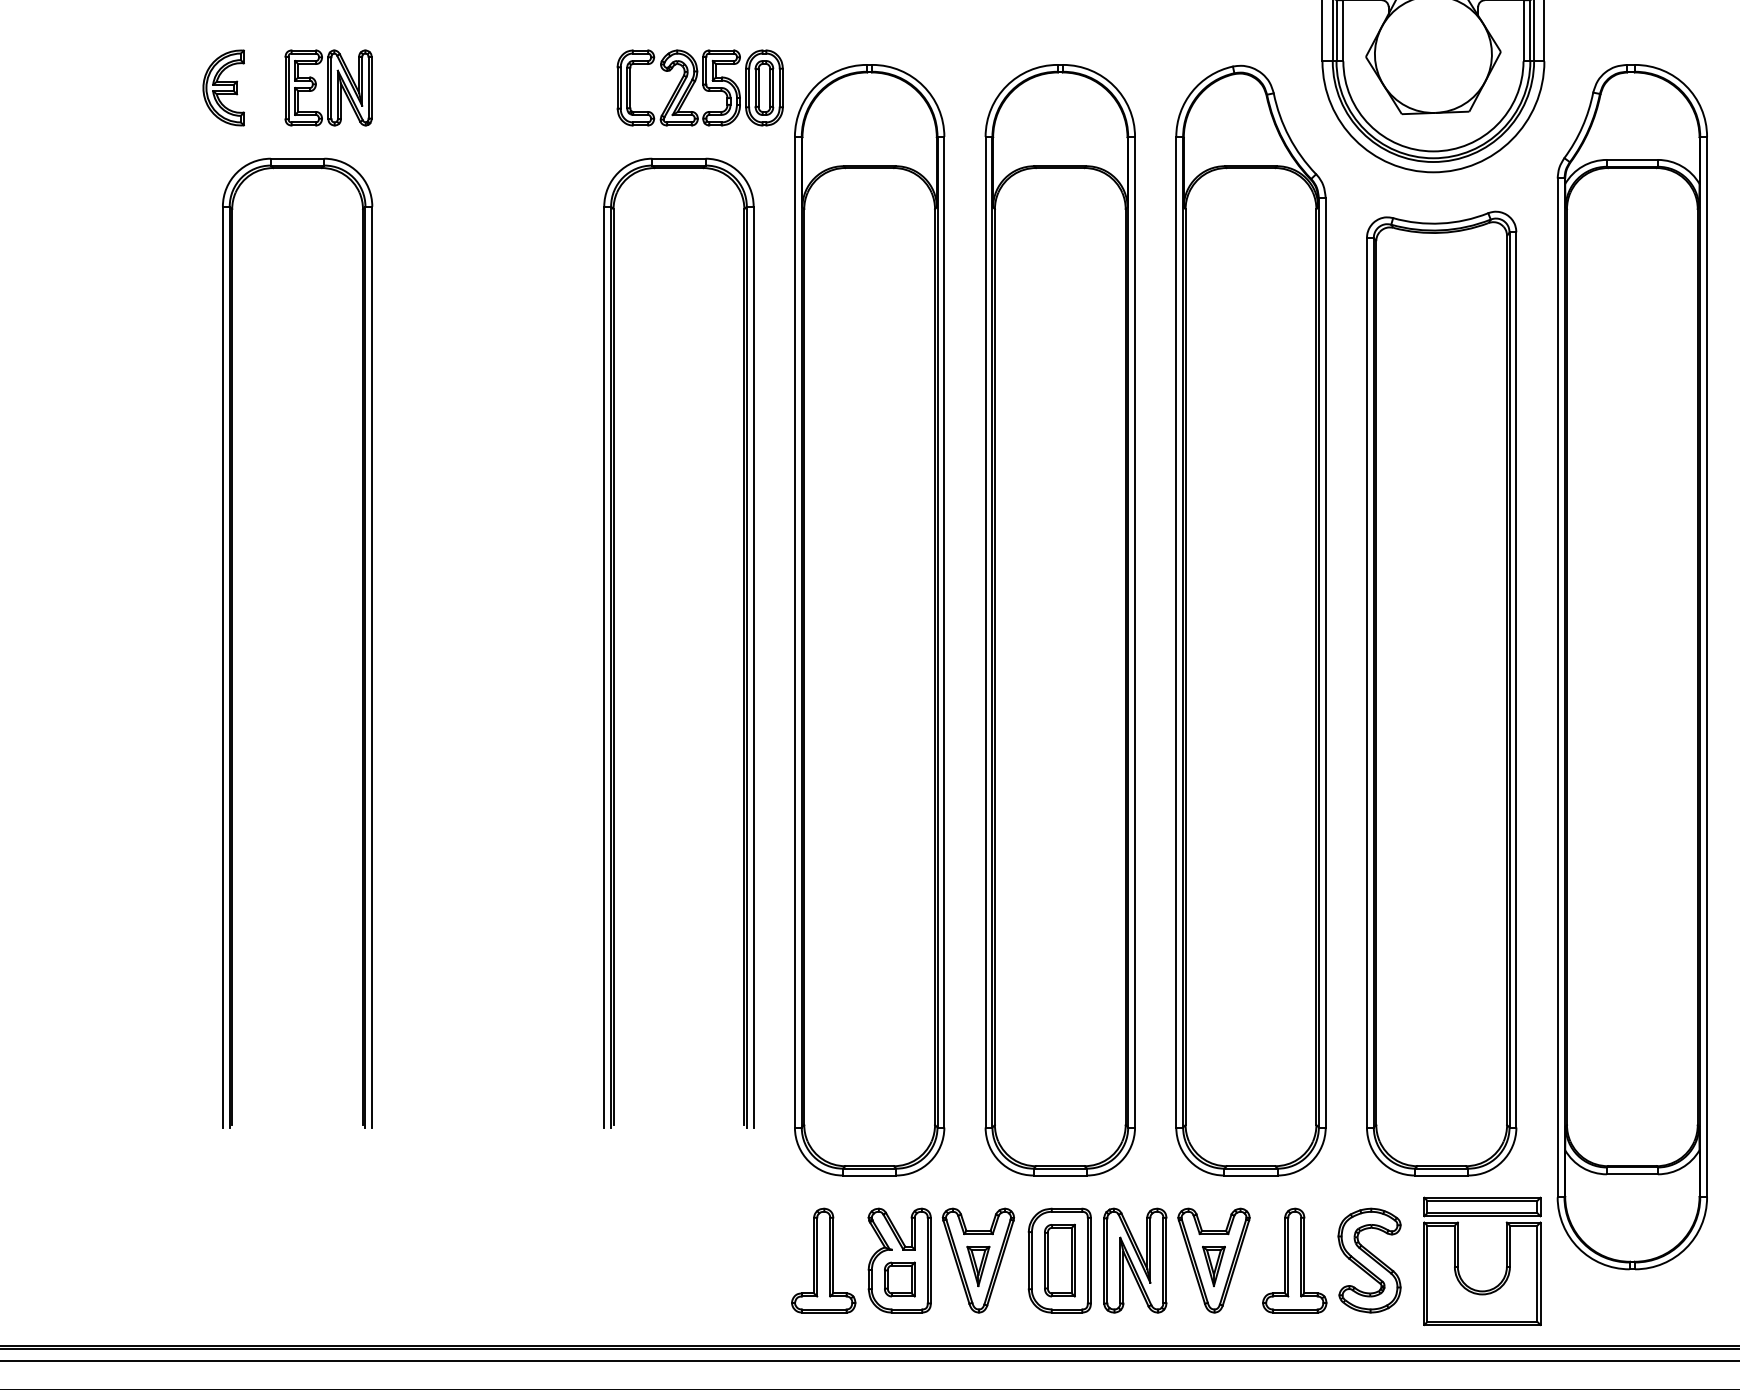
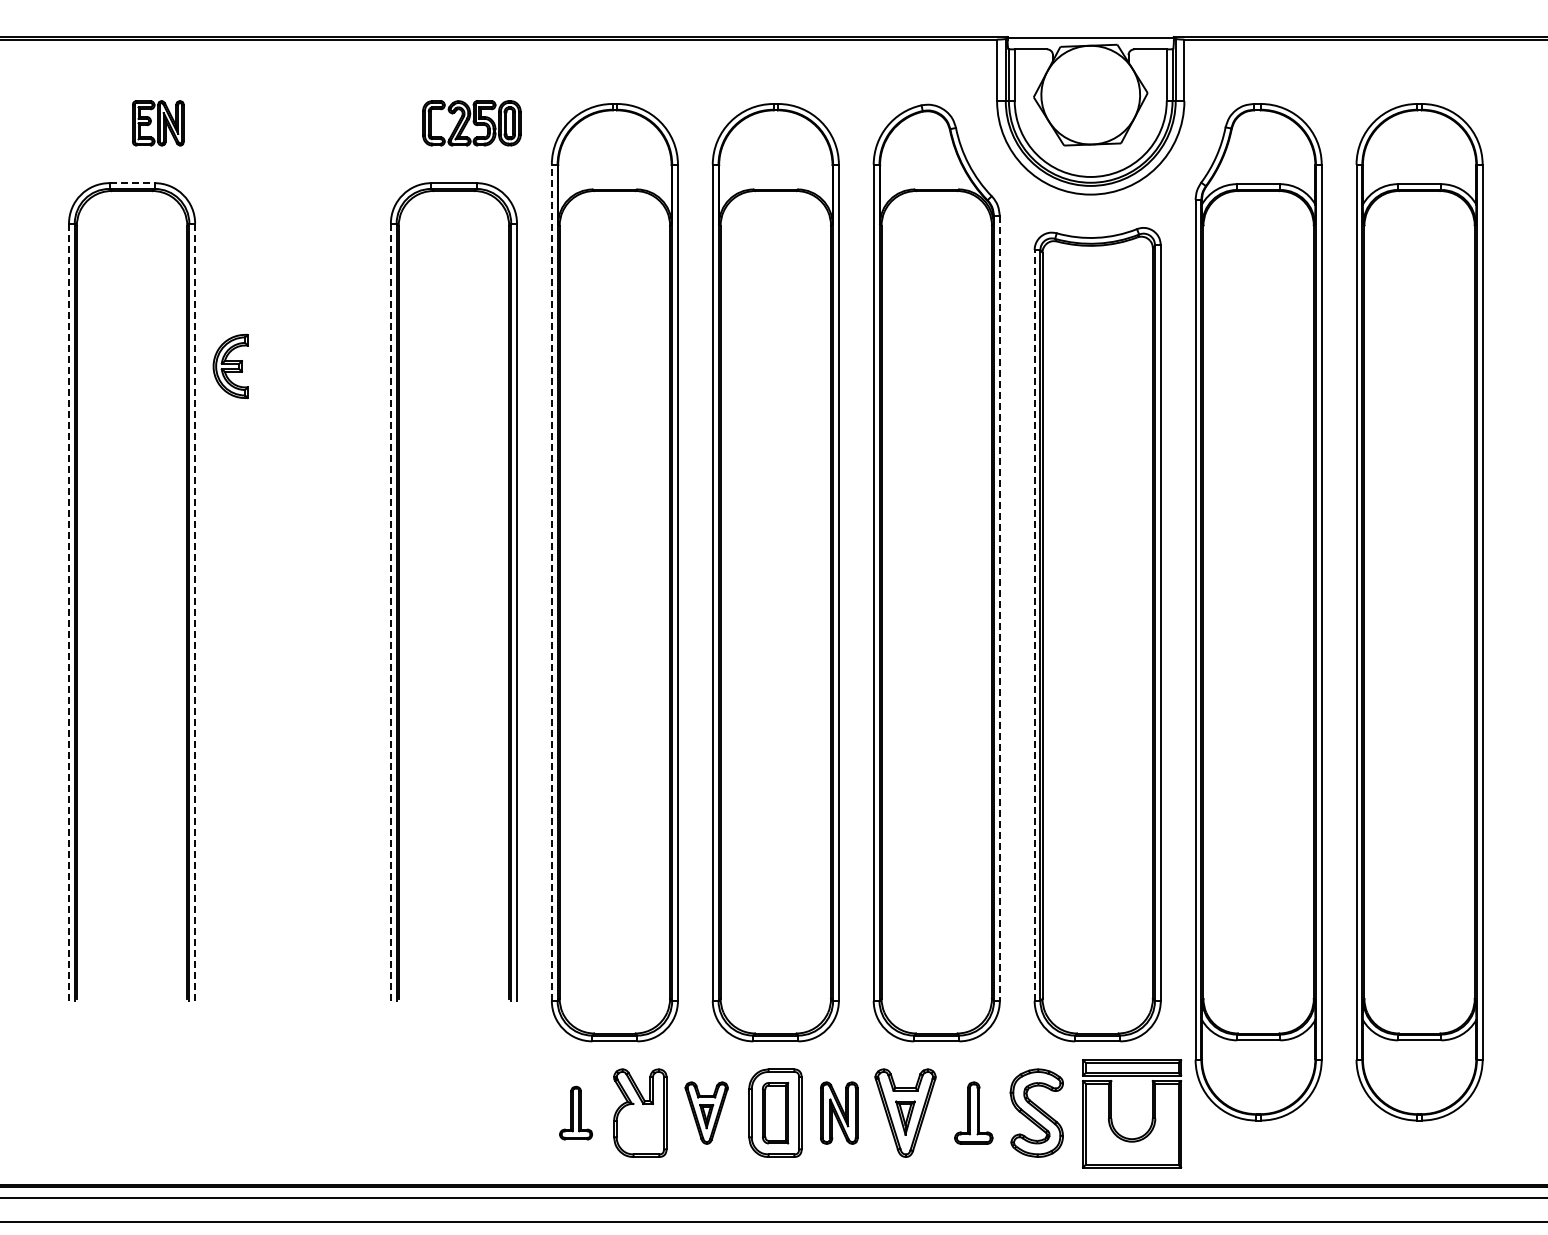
part: (223, 86) -> (230, 365), moved
part: (328, 86) -> (158, 122), size x0.7
part: (699, 86) -> (471, 122), size x0.7
line: (298, 159) -> (132, 183), solid -> dashed
line: (794, 631) -> (551, 582), solid -> dashed
line: (1325, 663) -> (999, 609), solid -> dashed
line: (223, 667) -> (69, 612), solid -> dashed
line: (372, 667) -> (195, 612), solid -> dashed
line: (603, 667) -> (390, 612), solid -> dashed
line: (1366, 681) -> (1034, 624), solid -> dashed
part: (822, 1259) -> (575, 1112), size x0.6
part: (978, 1259) -> (706, 1112), size x0.7
part: (1135, 1259) -> (839, 1112), size x0.7
part: (1294, 1259) -> (973, 1112), size x0.7
part: (899, 1279) -> (640, 1129), removed

